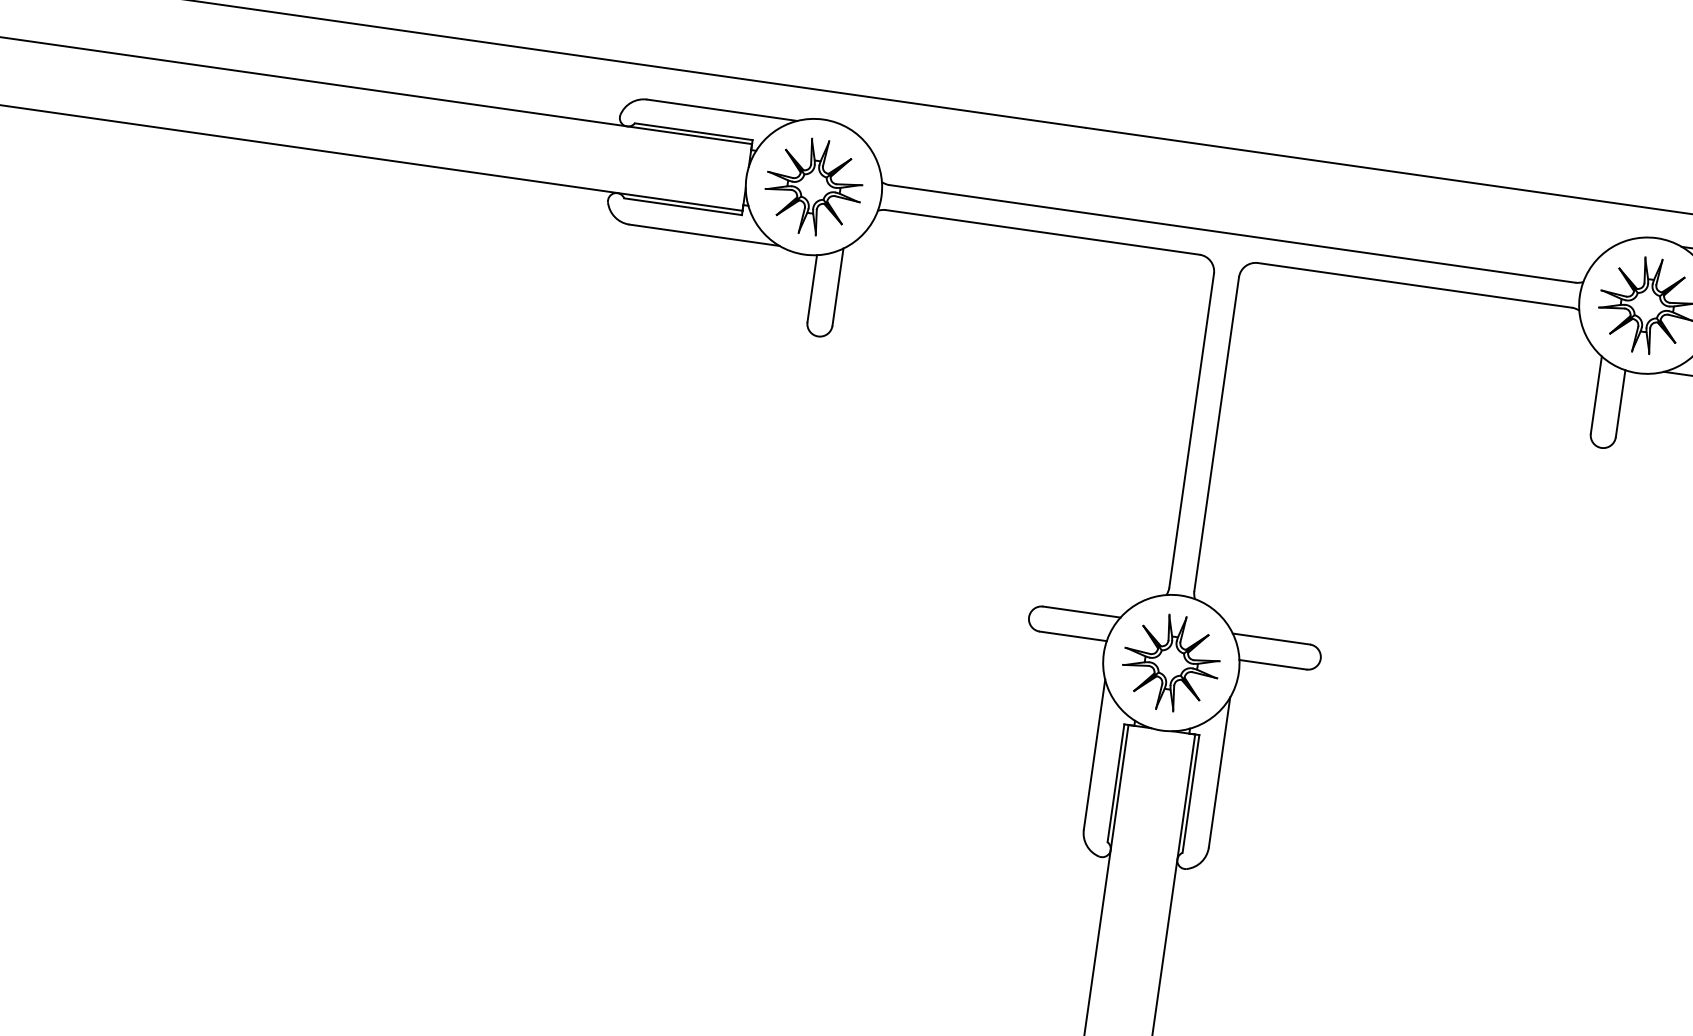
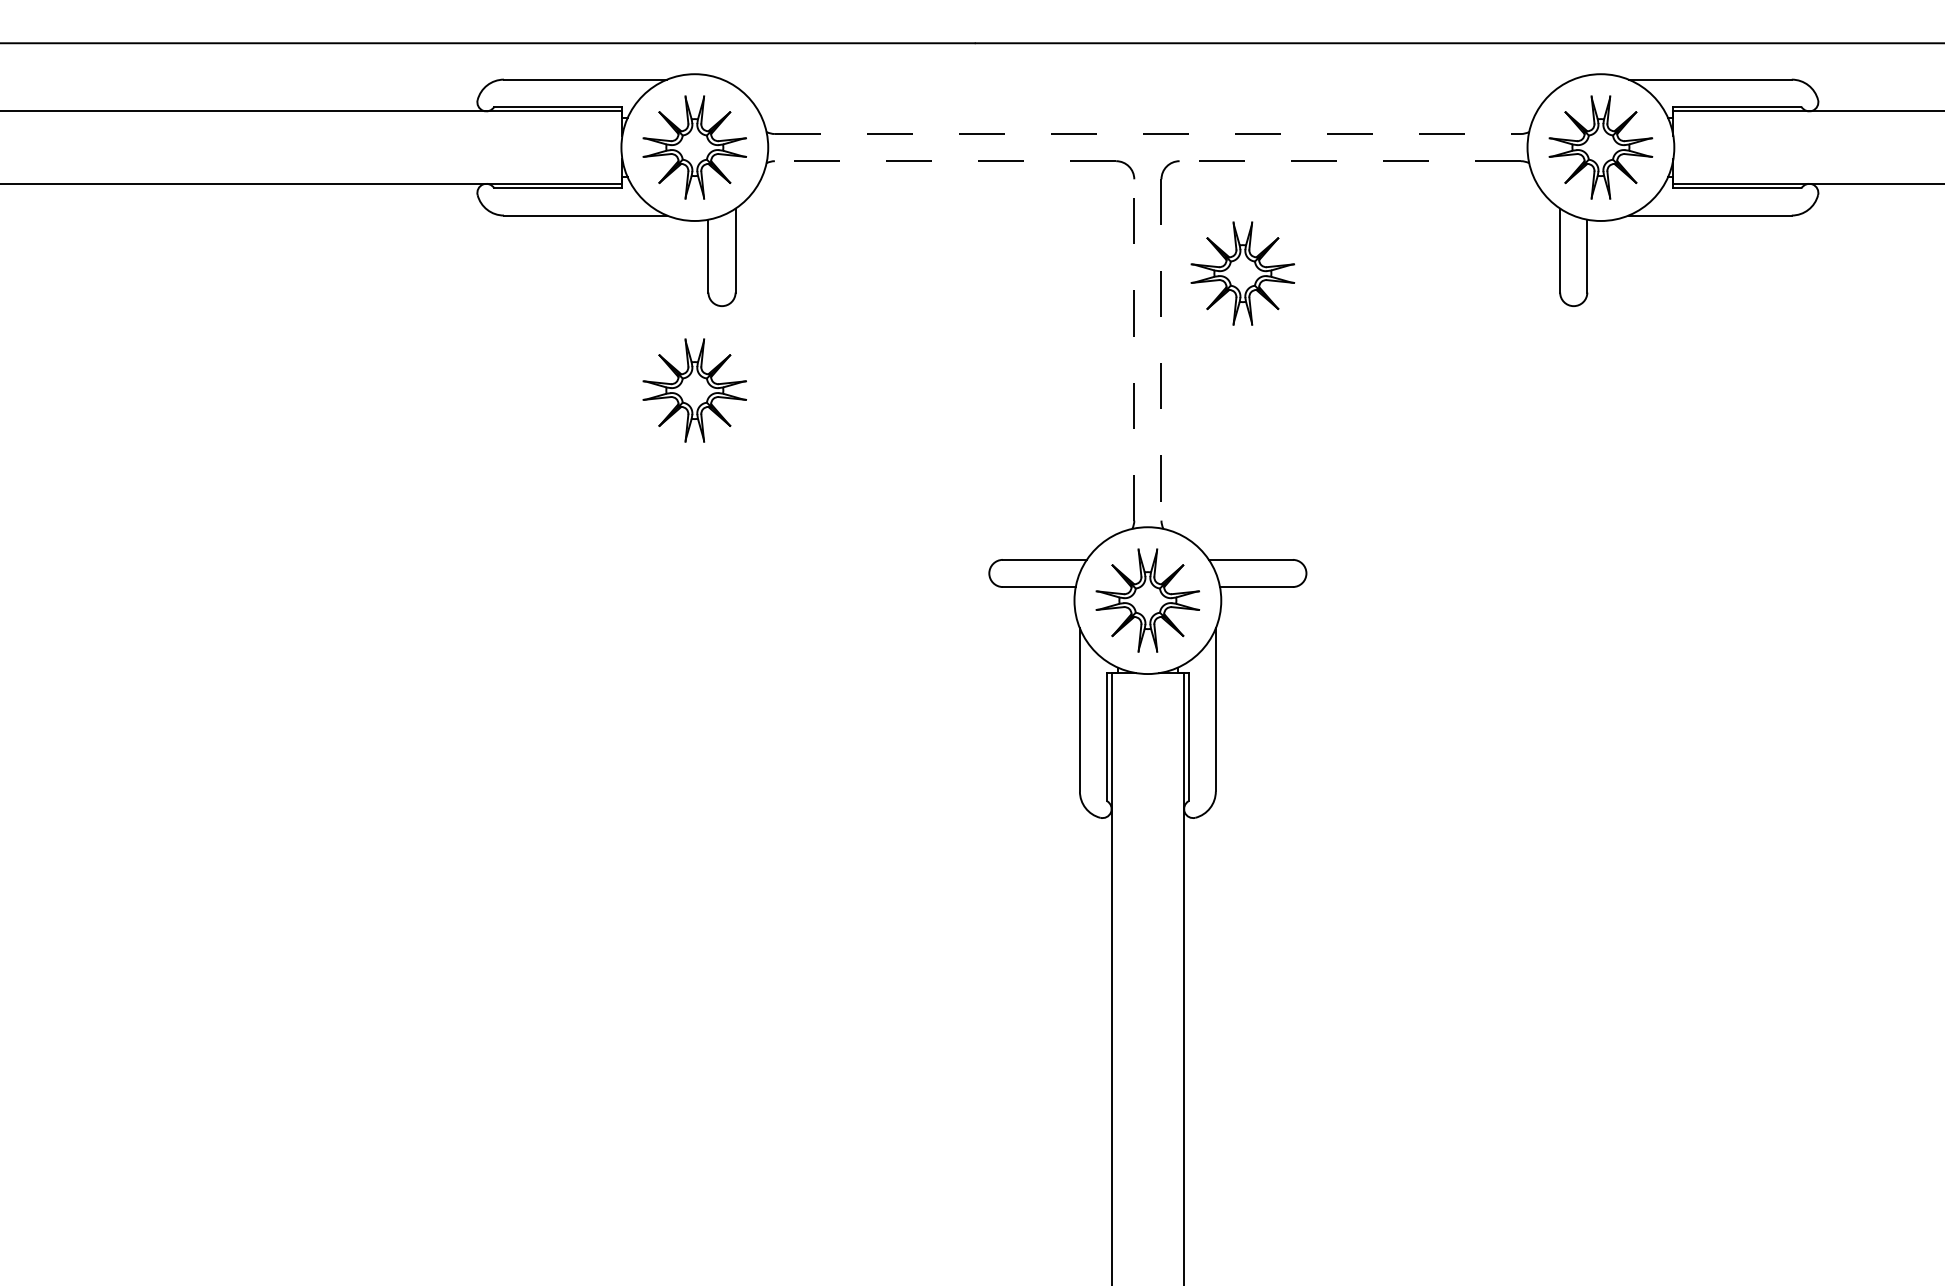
line: (1042, 232) -> (945, 161), solid -> dashed
line: (1232, 234) -> (1148, 134), solid -> dashed
line: (1415, 285) -> (1350, 161), solid -> dashed
part: (1301, 374) -> (1242, 273), added
part: (781, 410) -> (694, 390), added
line: (1191, 430) -> (1134, 349), solid -> dashed
line: (1216, 433) -> (1161, 349), solid -> dashed

